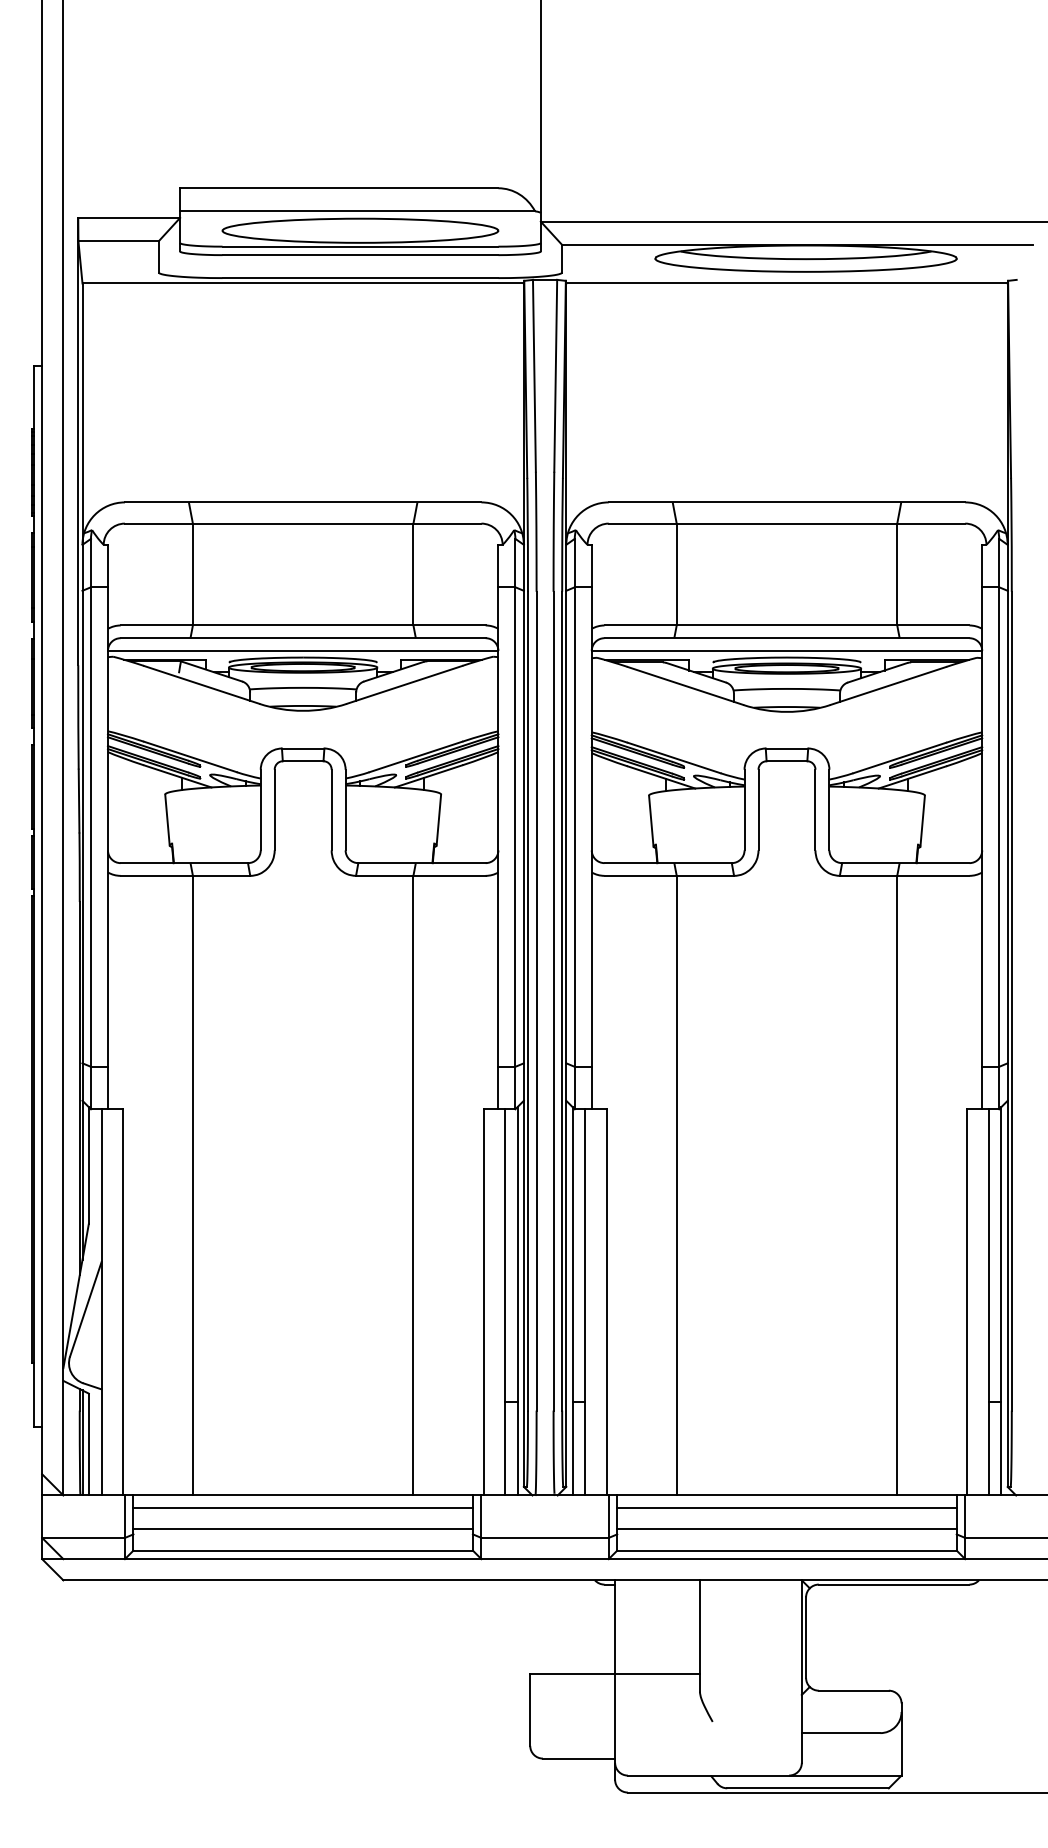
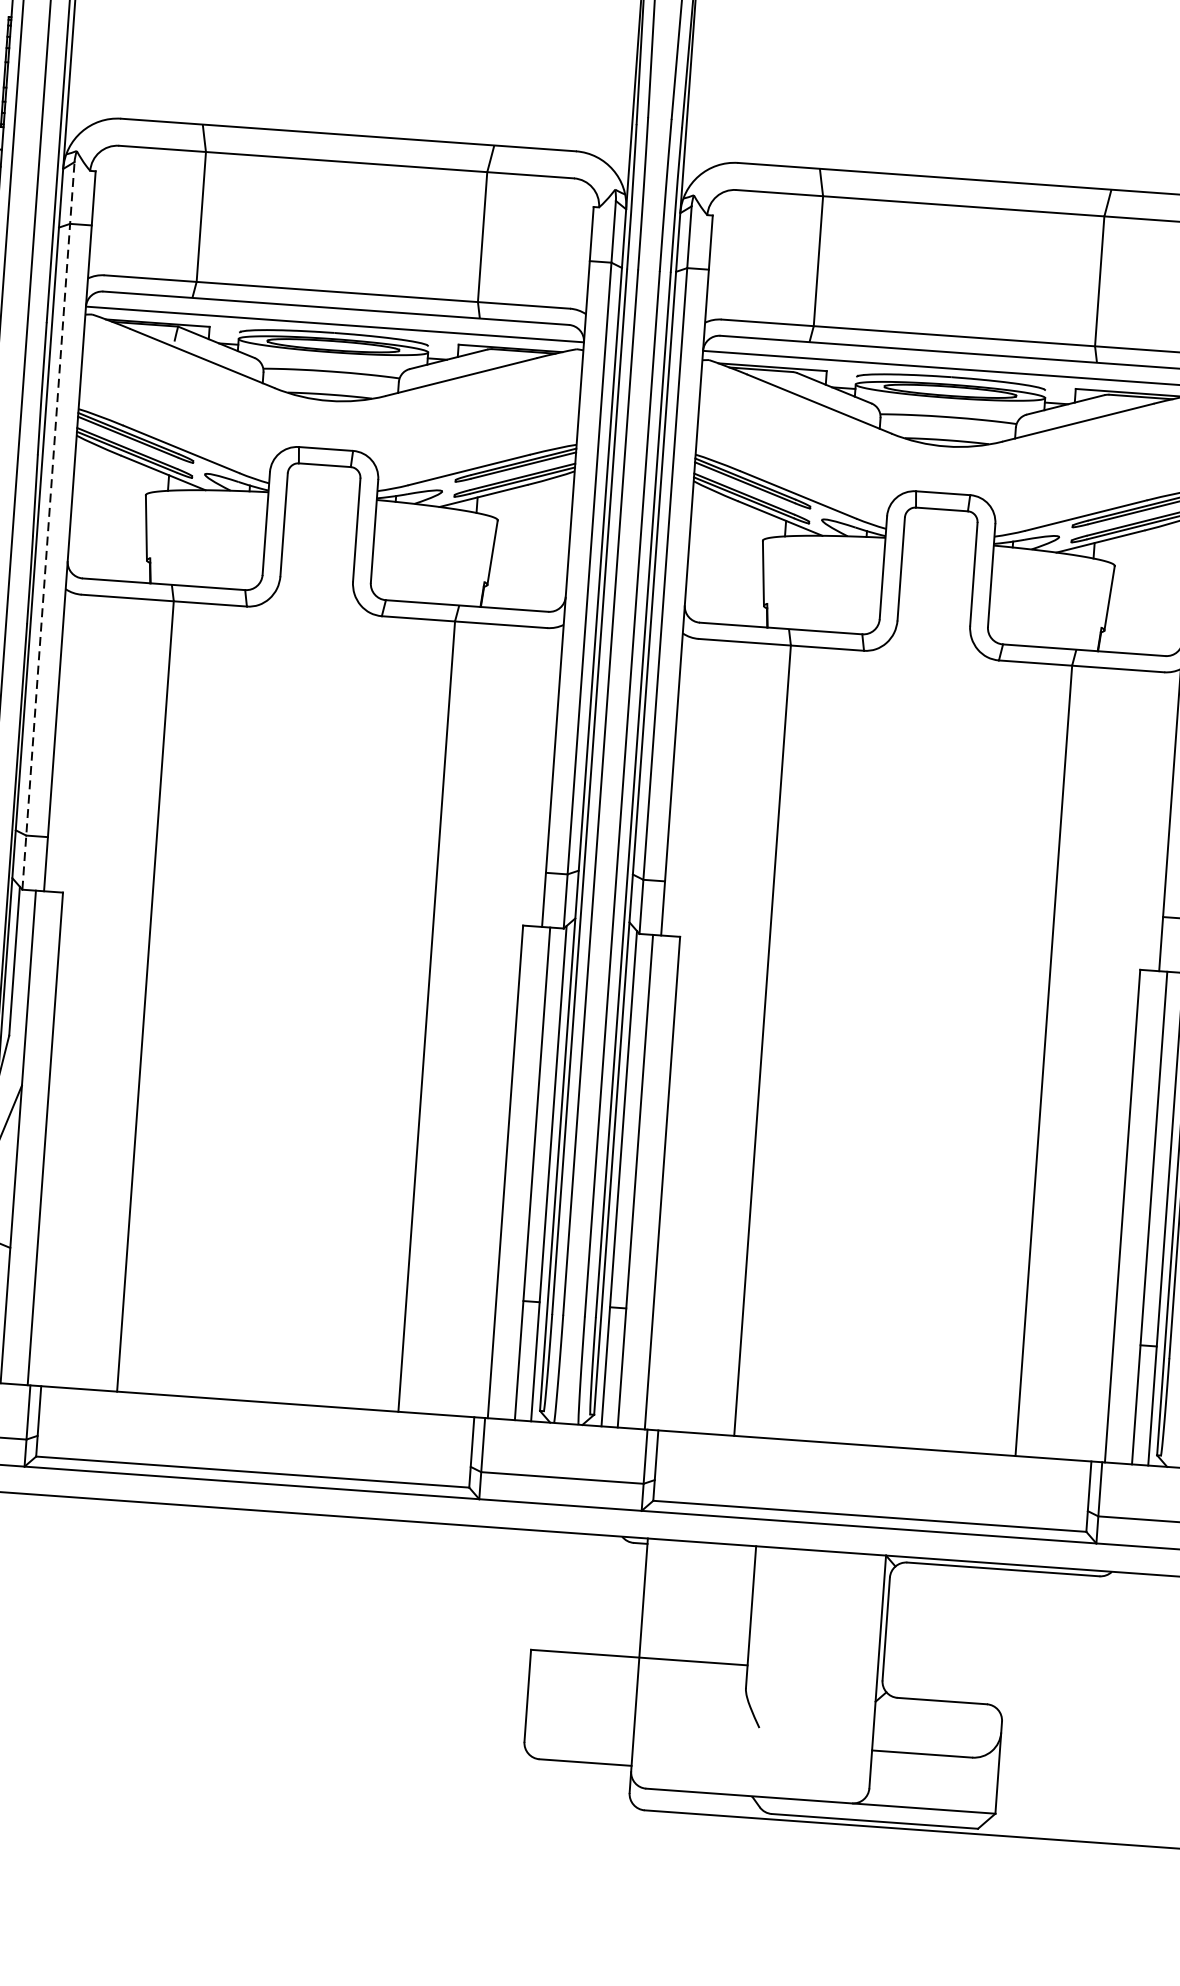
line: (90, 823) -> (47, 525), solid -> dashed
line: (302, 1508) -> (255, 1418), removed
line: (786, 1508) -> (873, 1462), removed
line: (302, 1529) -> (253, 1445), removed
line: (786, 1529) -> (871, 1489), removed

